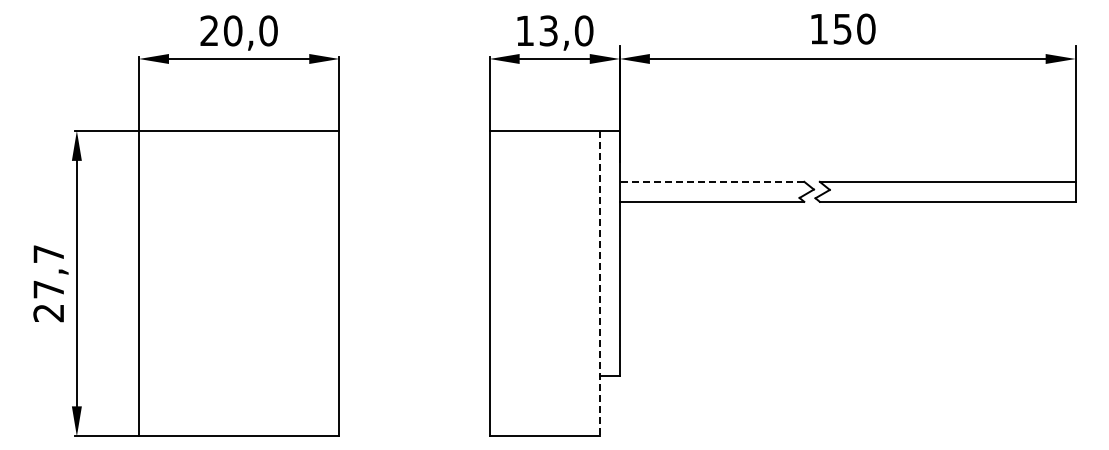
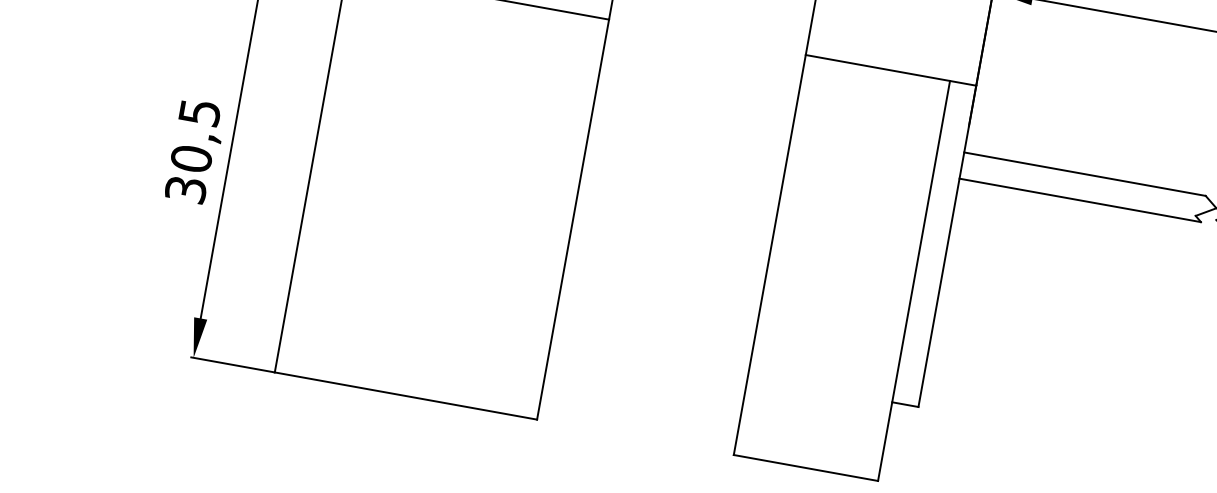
line: (711, 181) -> (1084, 173), dashed -> solid
text: (48, 283) -> (192, 150), 27,7 -> 30,5
line: (599, 283) -> (913, 280), dashed -> solid

